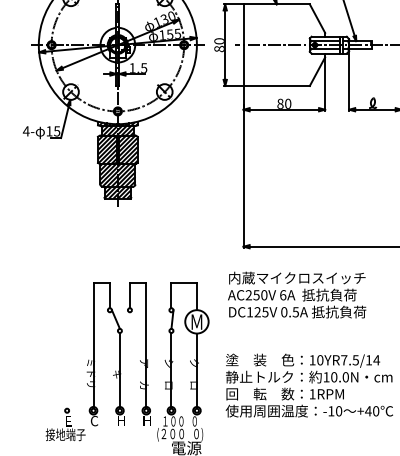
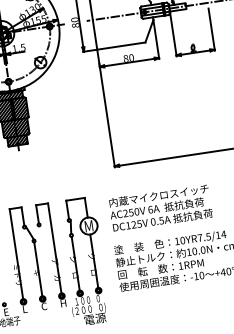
text: (297, 294) -> (160, 207), moved
text: (94, 420) -> (25, 308), C -> L
text: (120, 421) -> (44, 306), H -> C

